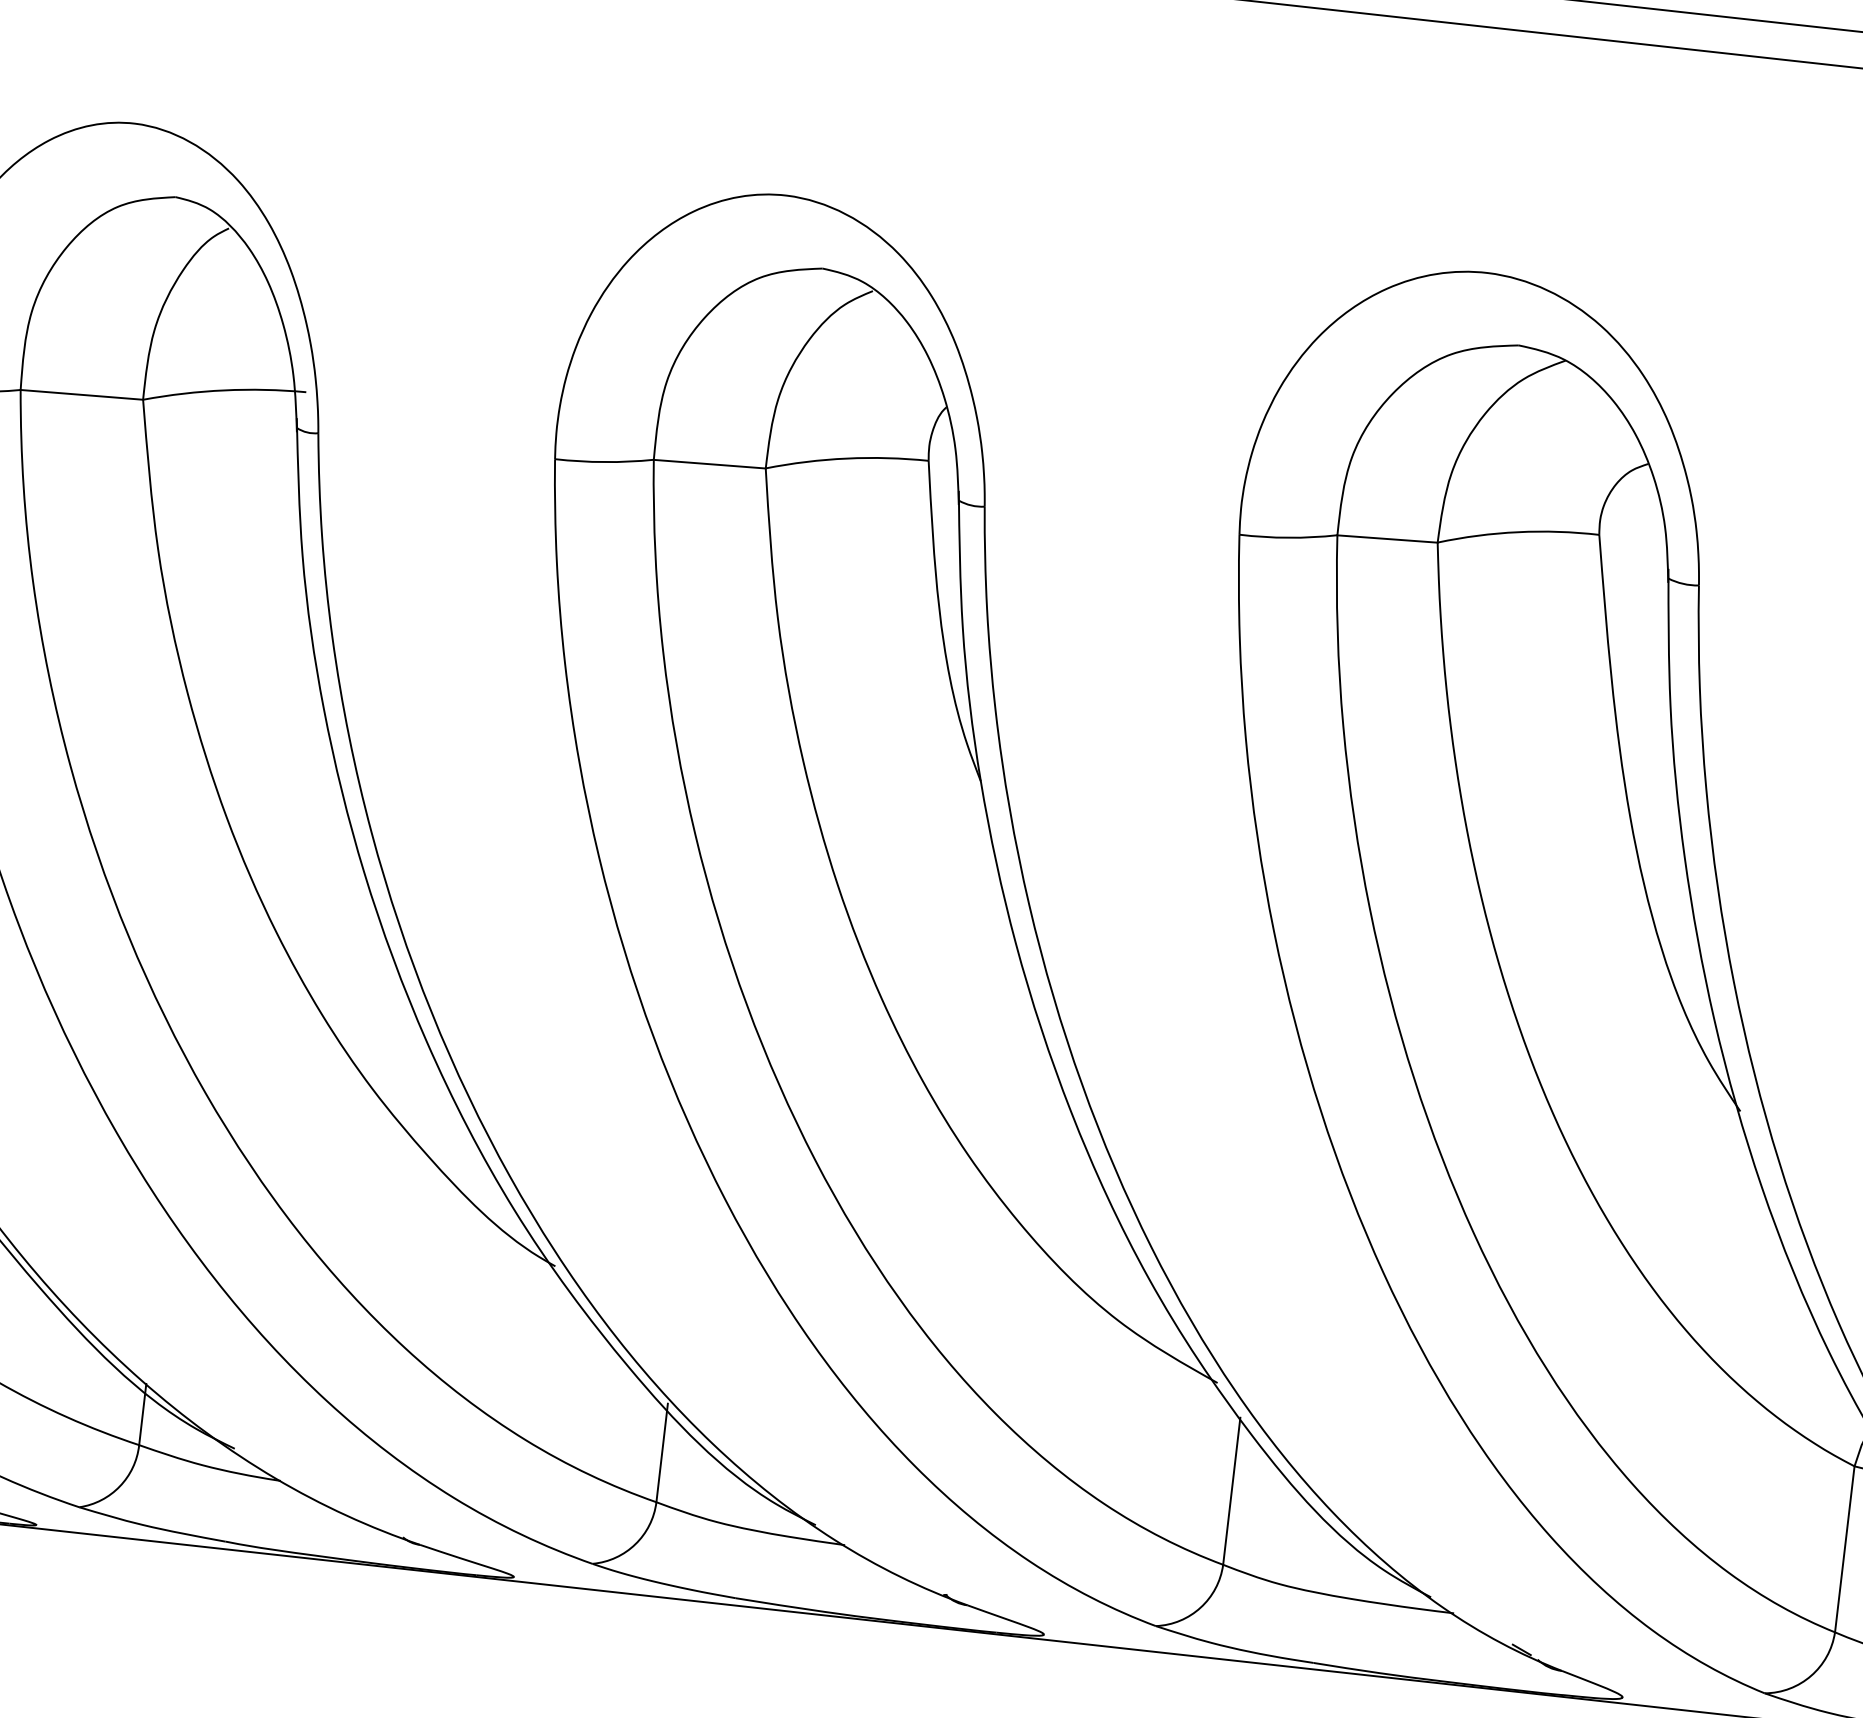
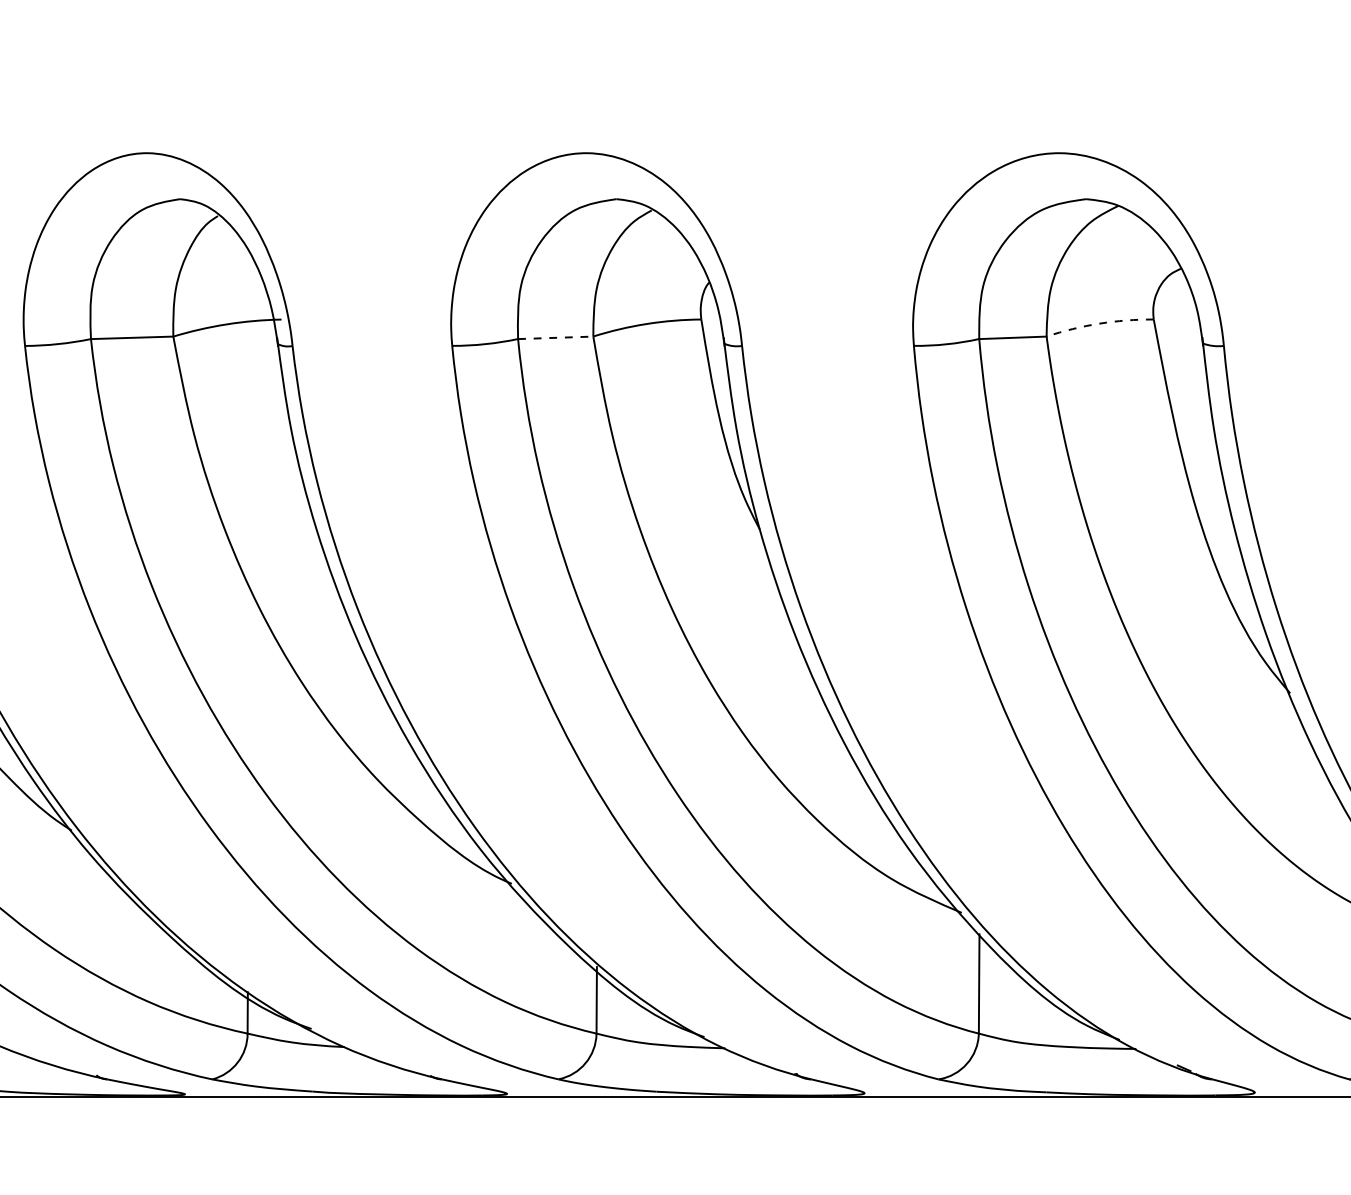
line: (709, 463) -> (555, 337), solid -> dashed
arc: (1518, 531) -> (1099, 323), solid -> dashed

